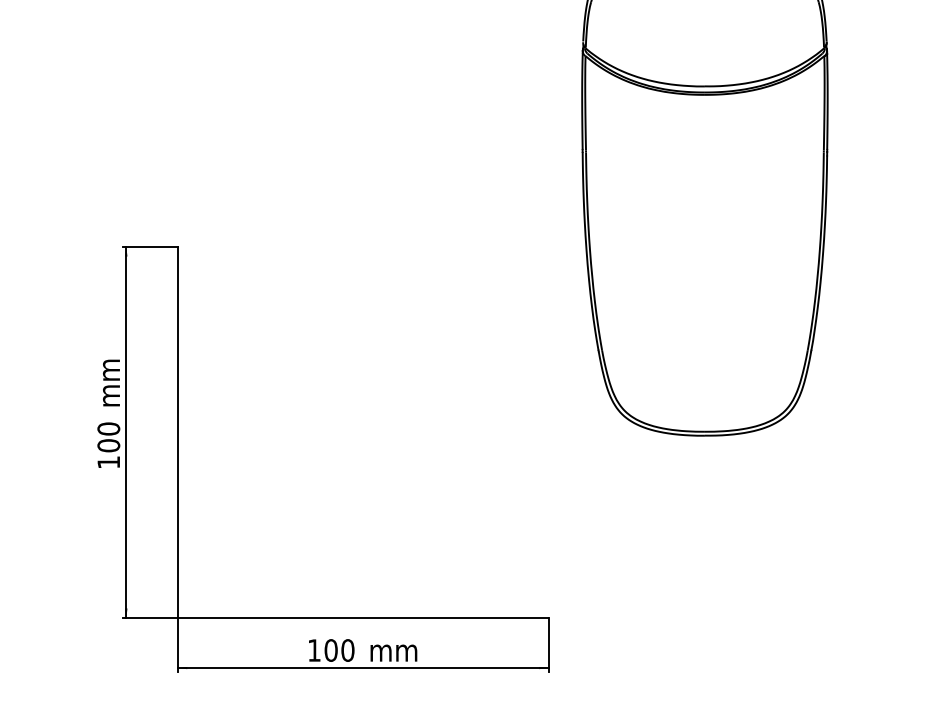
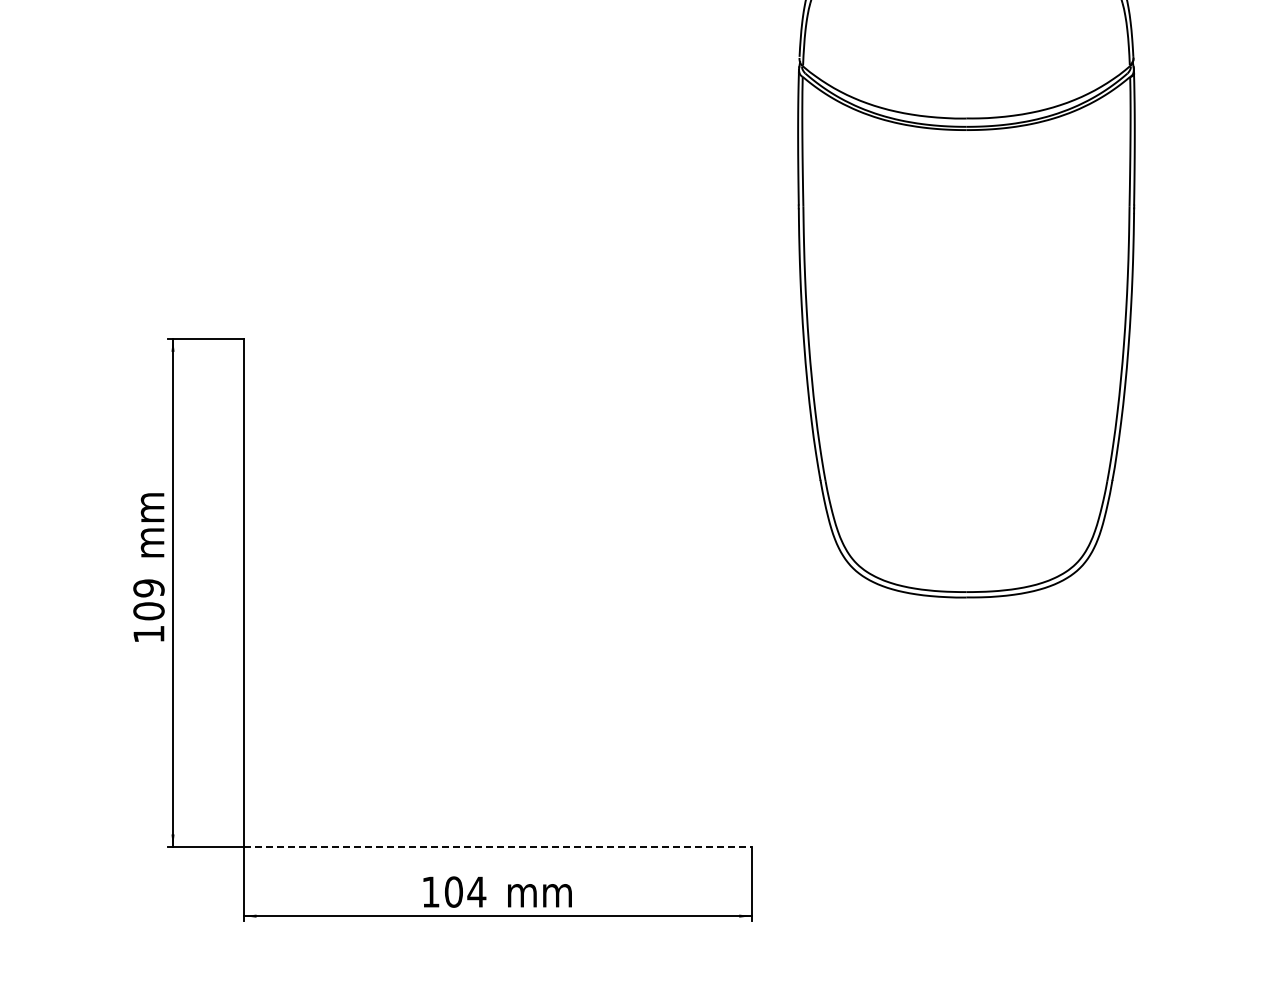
text: (108, 429) -> (148, 588), 100 -> 109
line: (363, 618) -> (498, 847), solid -> dashed
text: (347, 650) -> (476, 891), 100 -> 104

